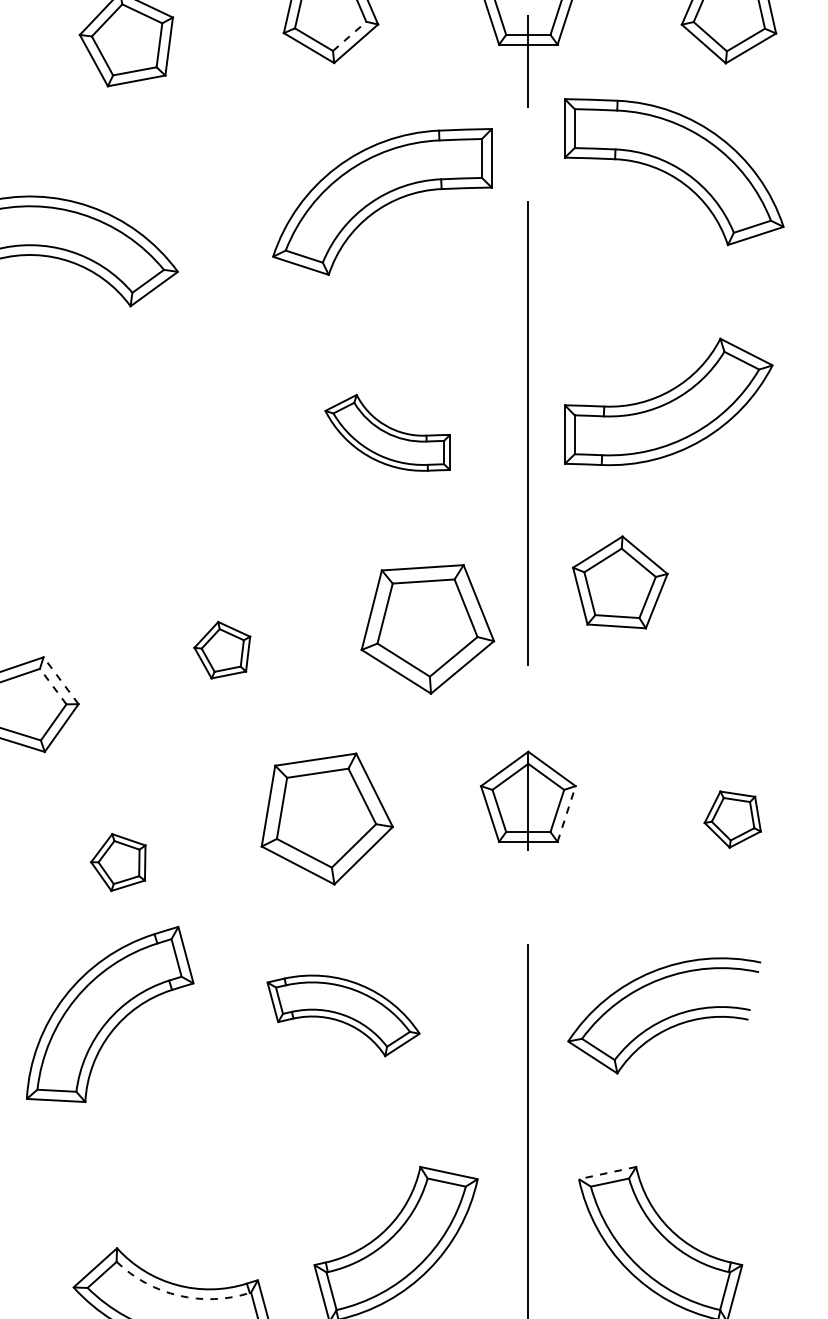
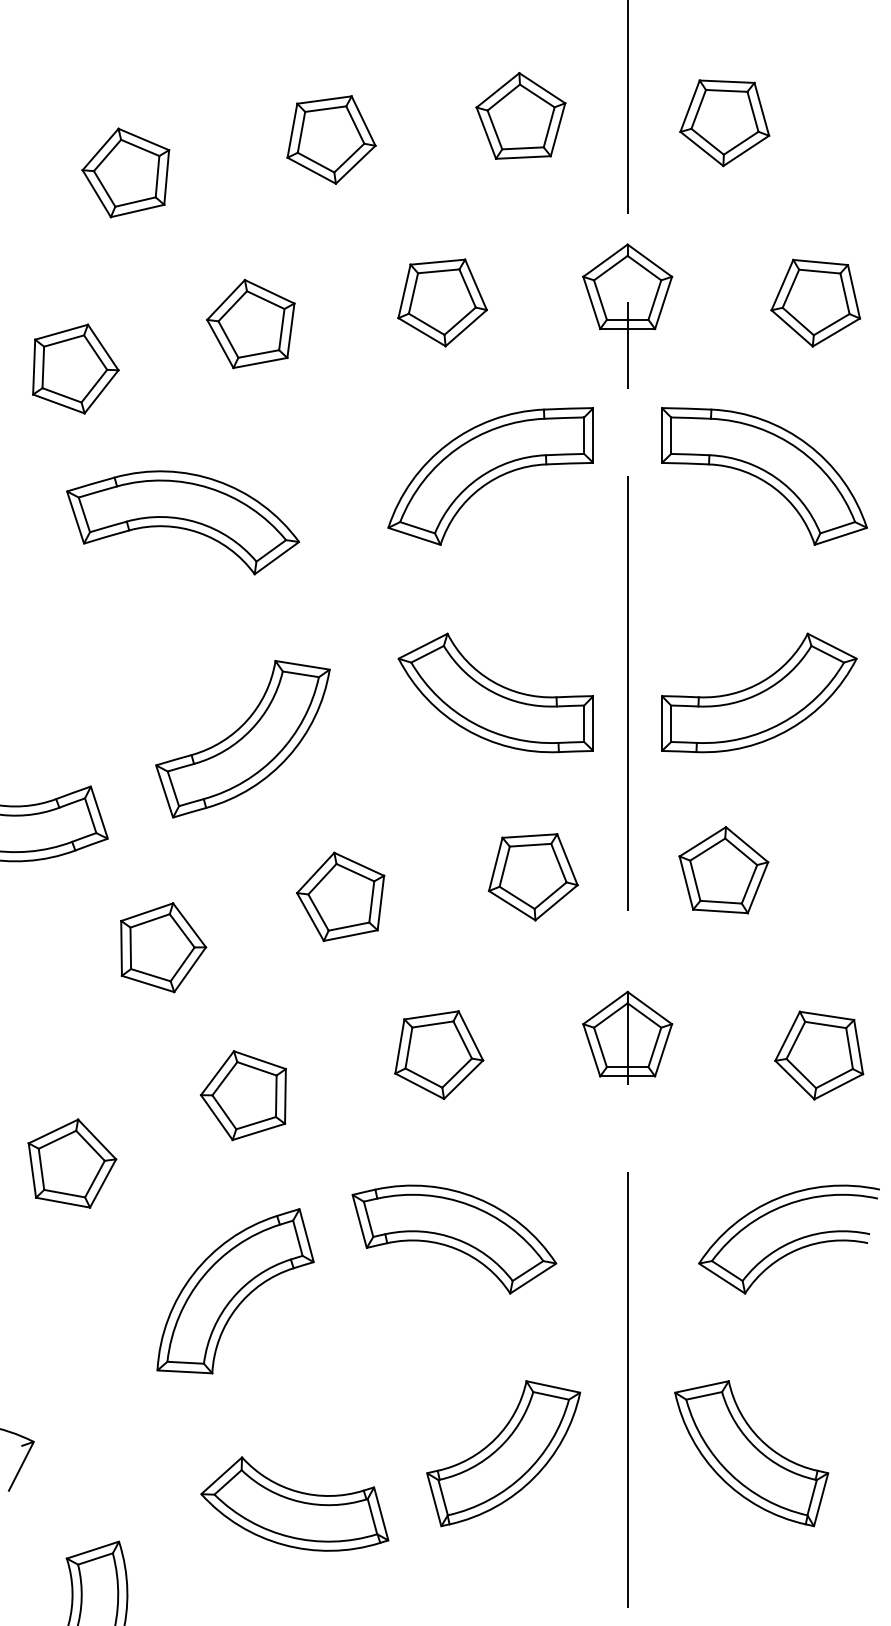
line: (350, 36) -> (460, 321), dashed -> solid
part: (674, 172) -> (764, 476), moved
part: (668, 401) -> (759, 692), moved
part: (387, 432) -> (495, 692), size x1.67
part: (117, 481) -> (242, 738), added
part: (619, 582) -> (723, 870), moved
part: (426, 629) -> (532, 877), size x0.71
part: (222, 649) -> (340, 896), size x1.67
line: (60, 679) -> (189, 924), dashed -> solid
line: (53, 686) -> (182, 930), dashed -> solid
line: (566, 813) -> (663, 1049), dashed -> solid
part: (327, 819) -> (439, 1055), size x0.71
part: (732, 819) -> (819, 1055), size x1.67
part: (117, 862) -> (242, 1095), size x1.67
part: (110, 1014) -> (235, 1291), moved
part: (343, 1015) -> (454, 1239), size x1.43
part: (663, 1015) -> (788, 1239), moved
line: (607, 1173) -> (701, 1387), dashed -> solid
arc: (179, 1295) -> (300, 1501), dashed -> solid

